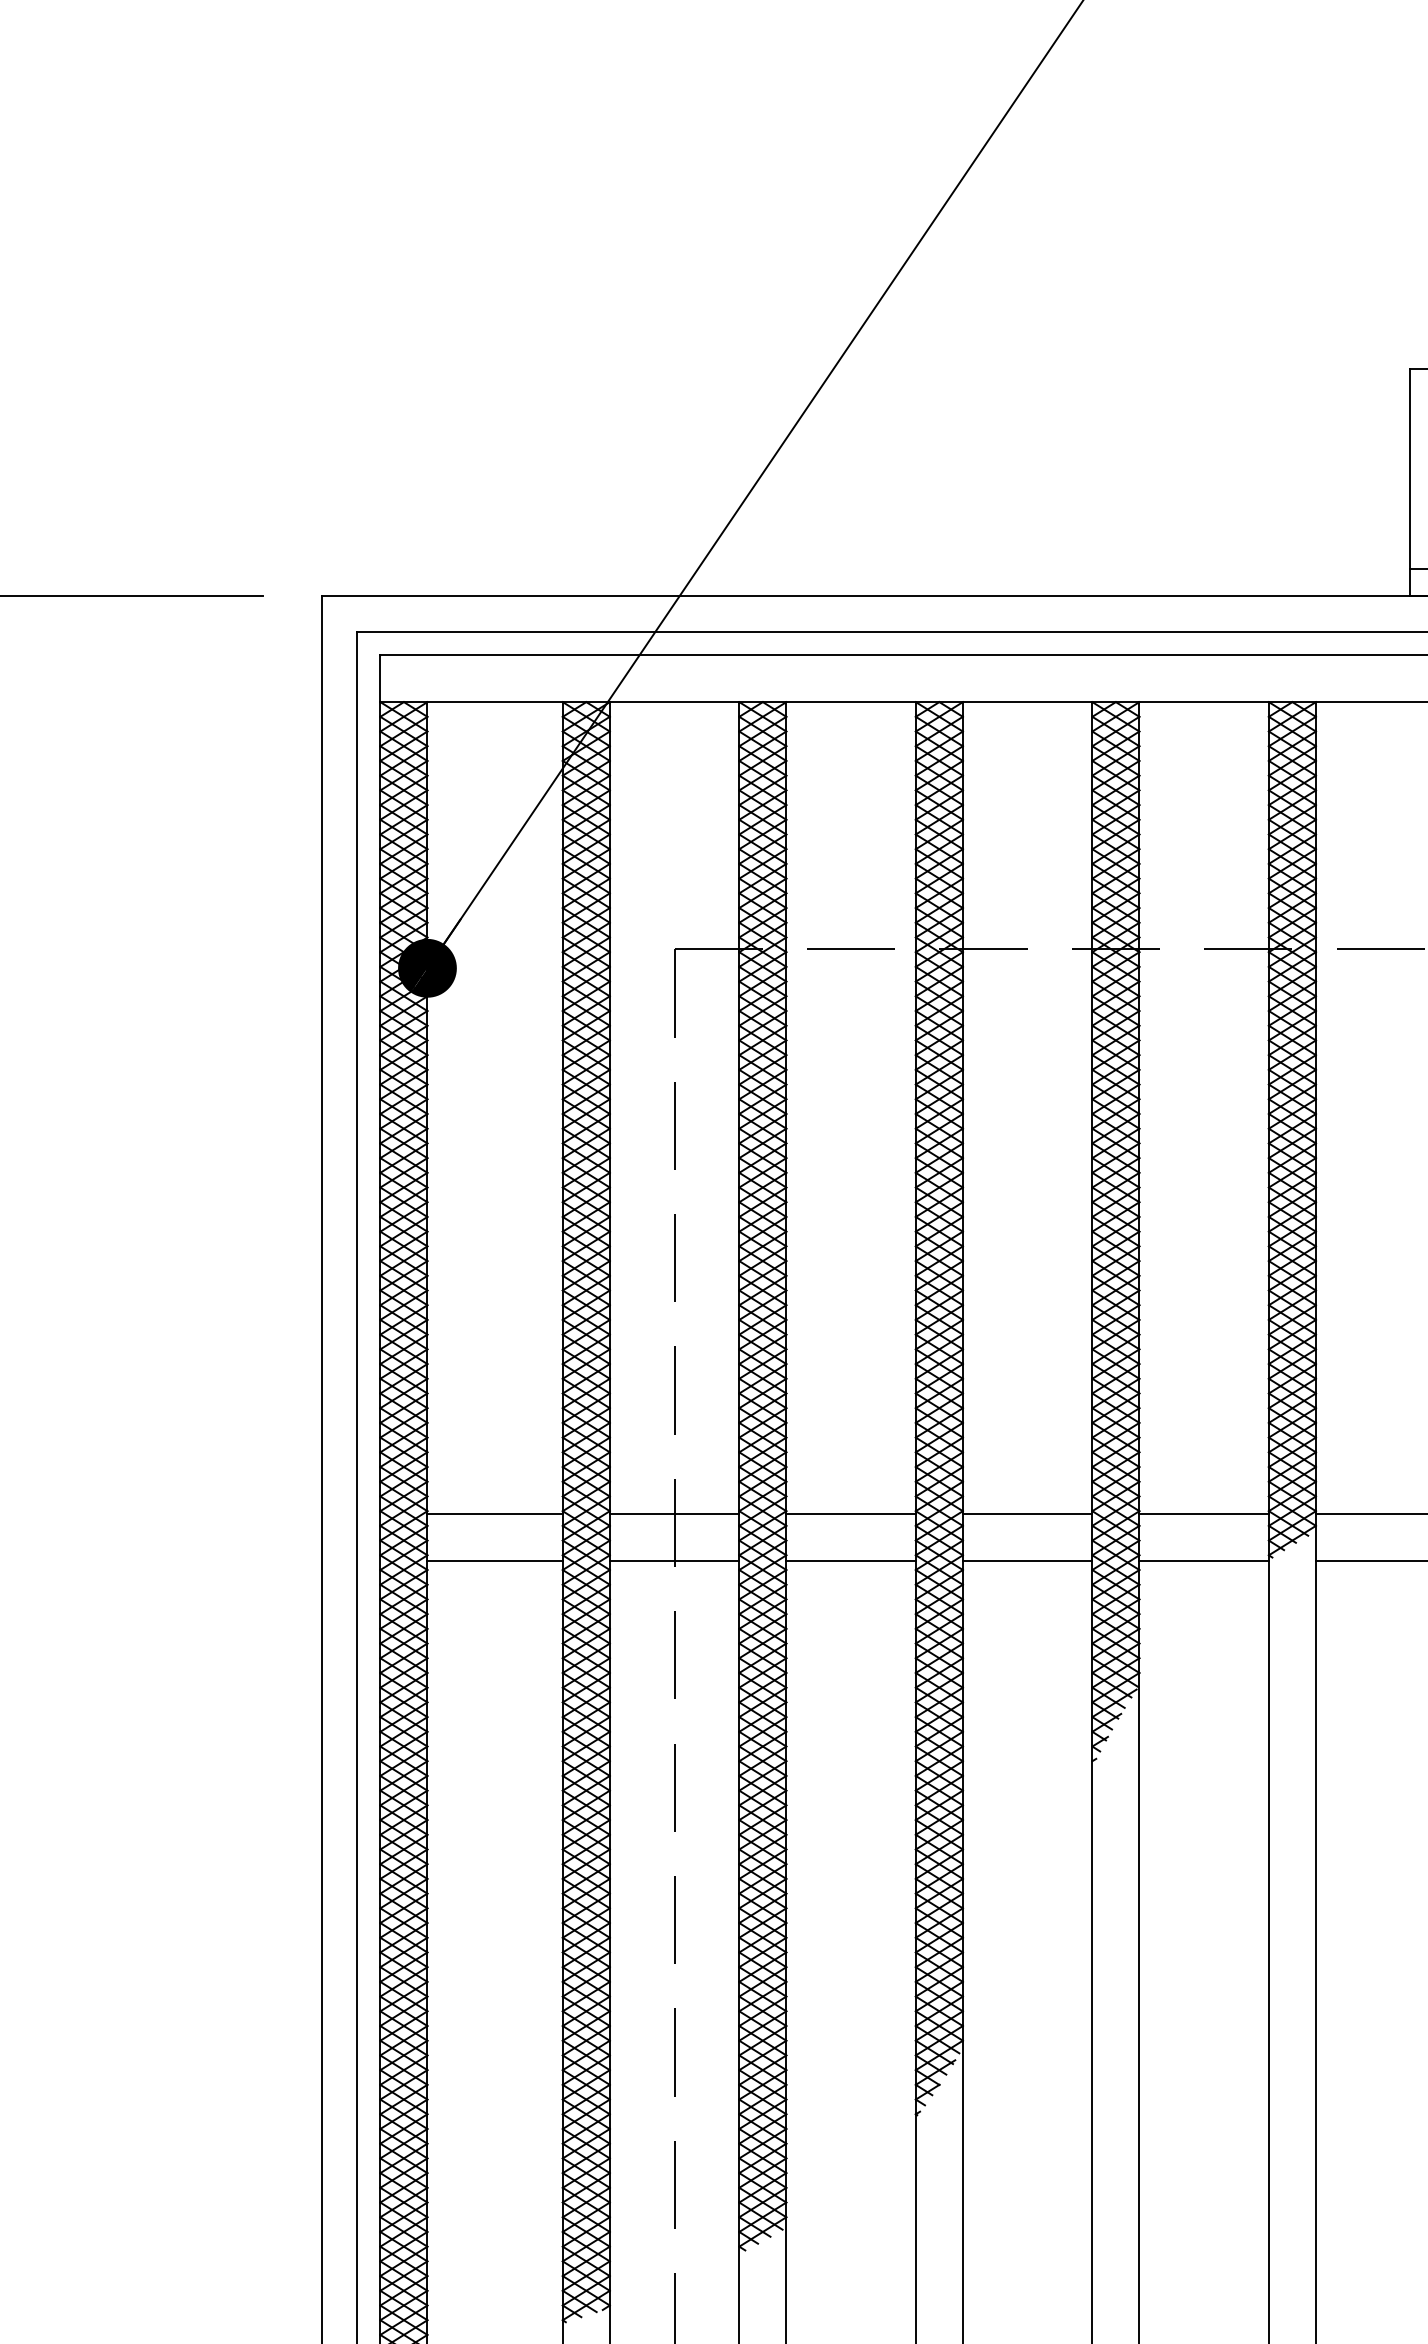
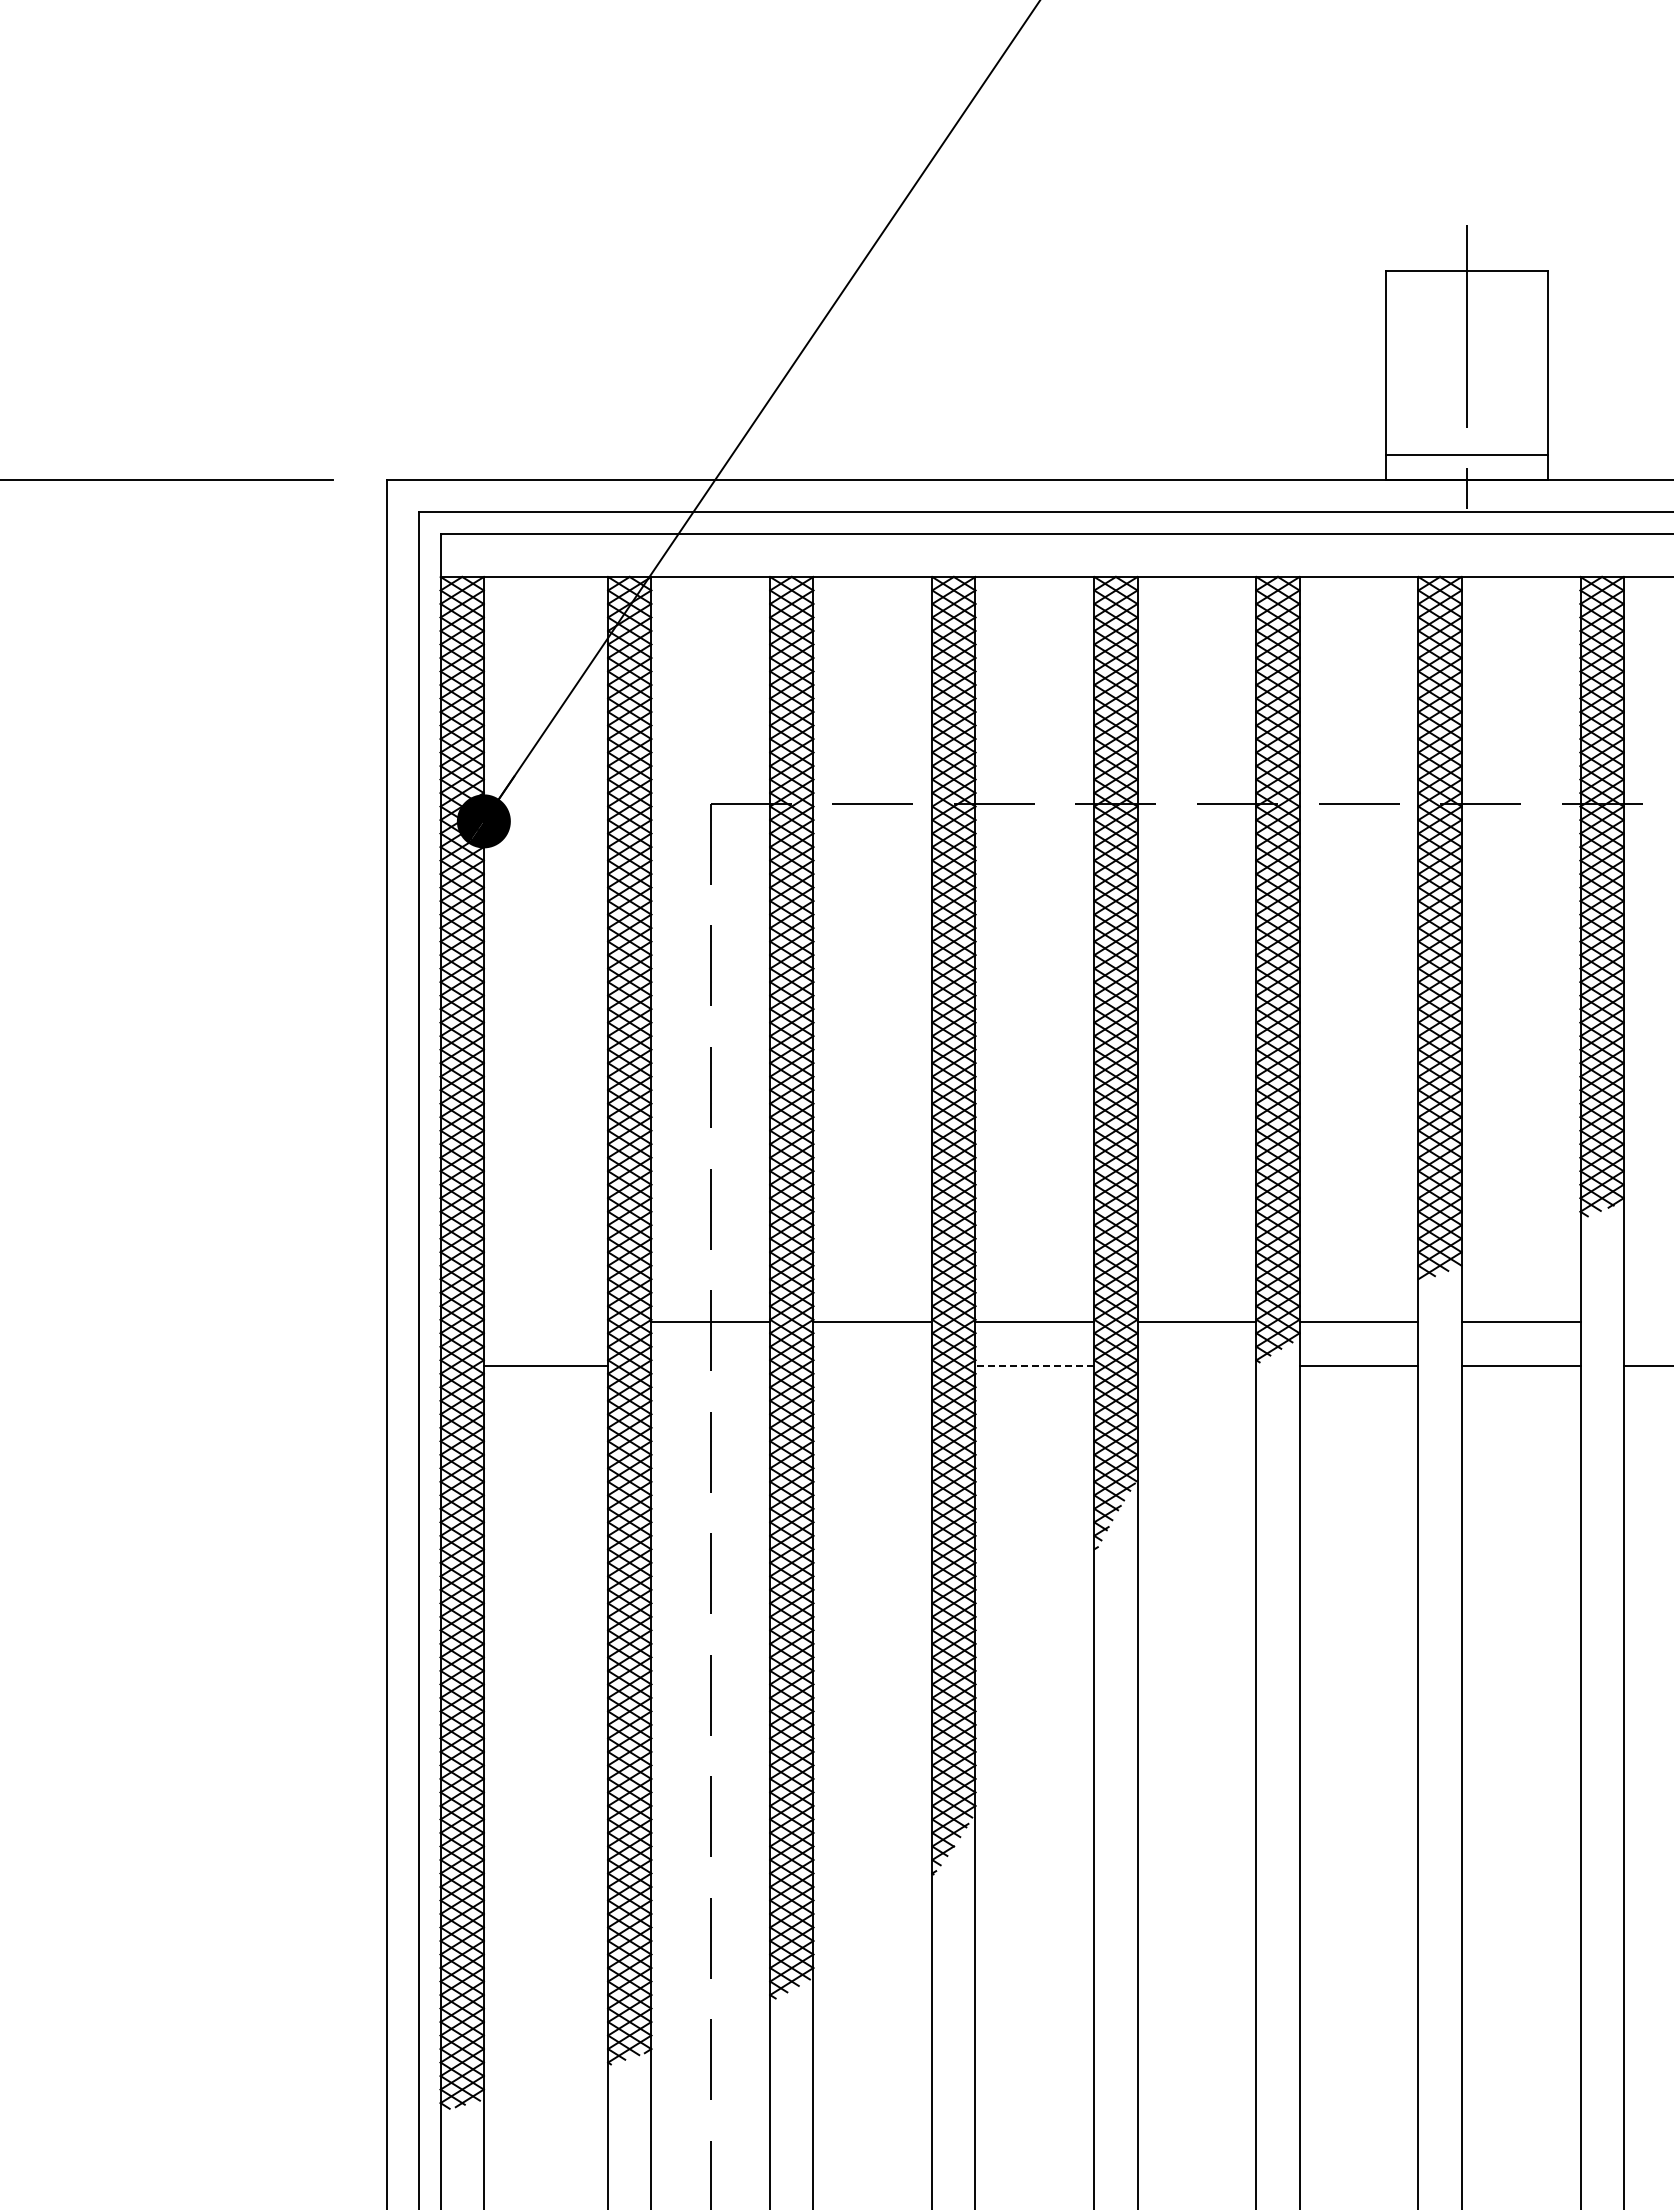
line: (494, 1514) -> (545, 1322), removed
line: (674, 1560) -> (710, 1365), removed
line: (850, 1560) -> (872, 1365), removed
line: (1027, 1560) -> (1034, 1365), solid -> dashed
line: (1203, 1560) -> (1196, 1365), removed

